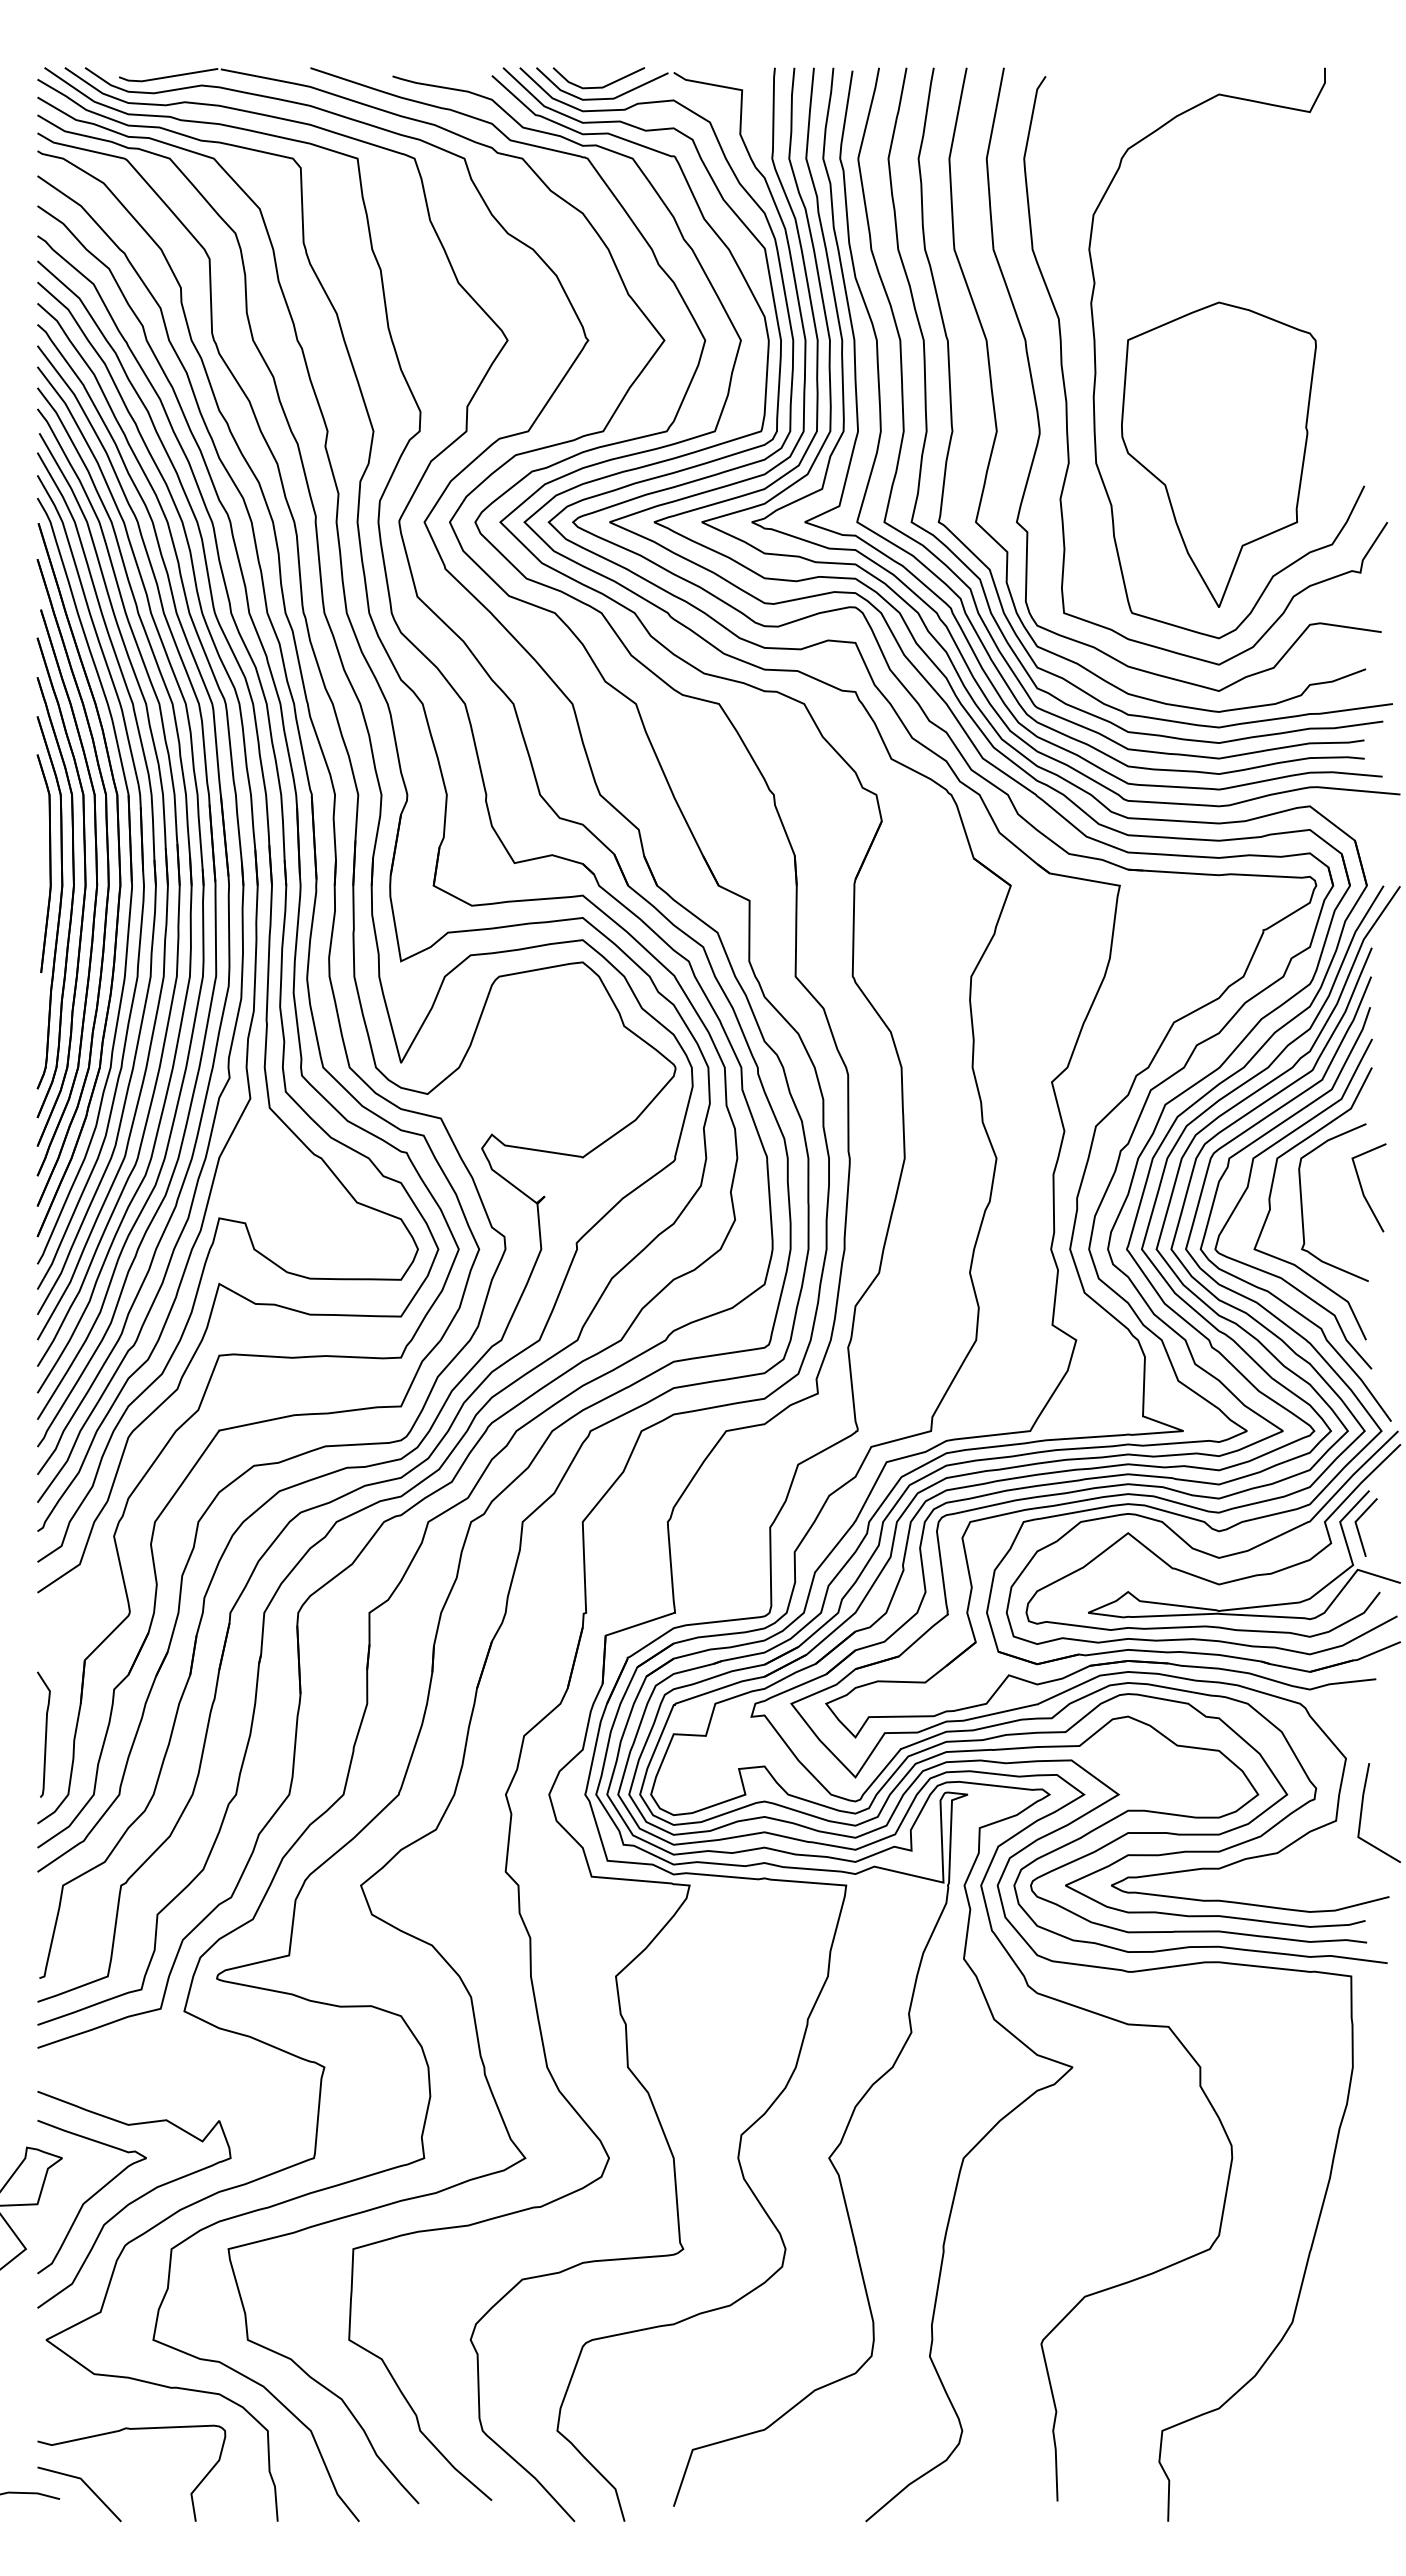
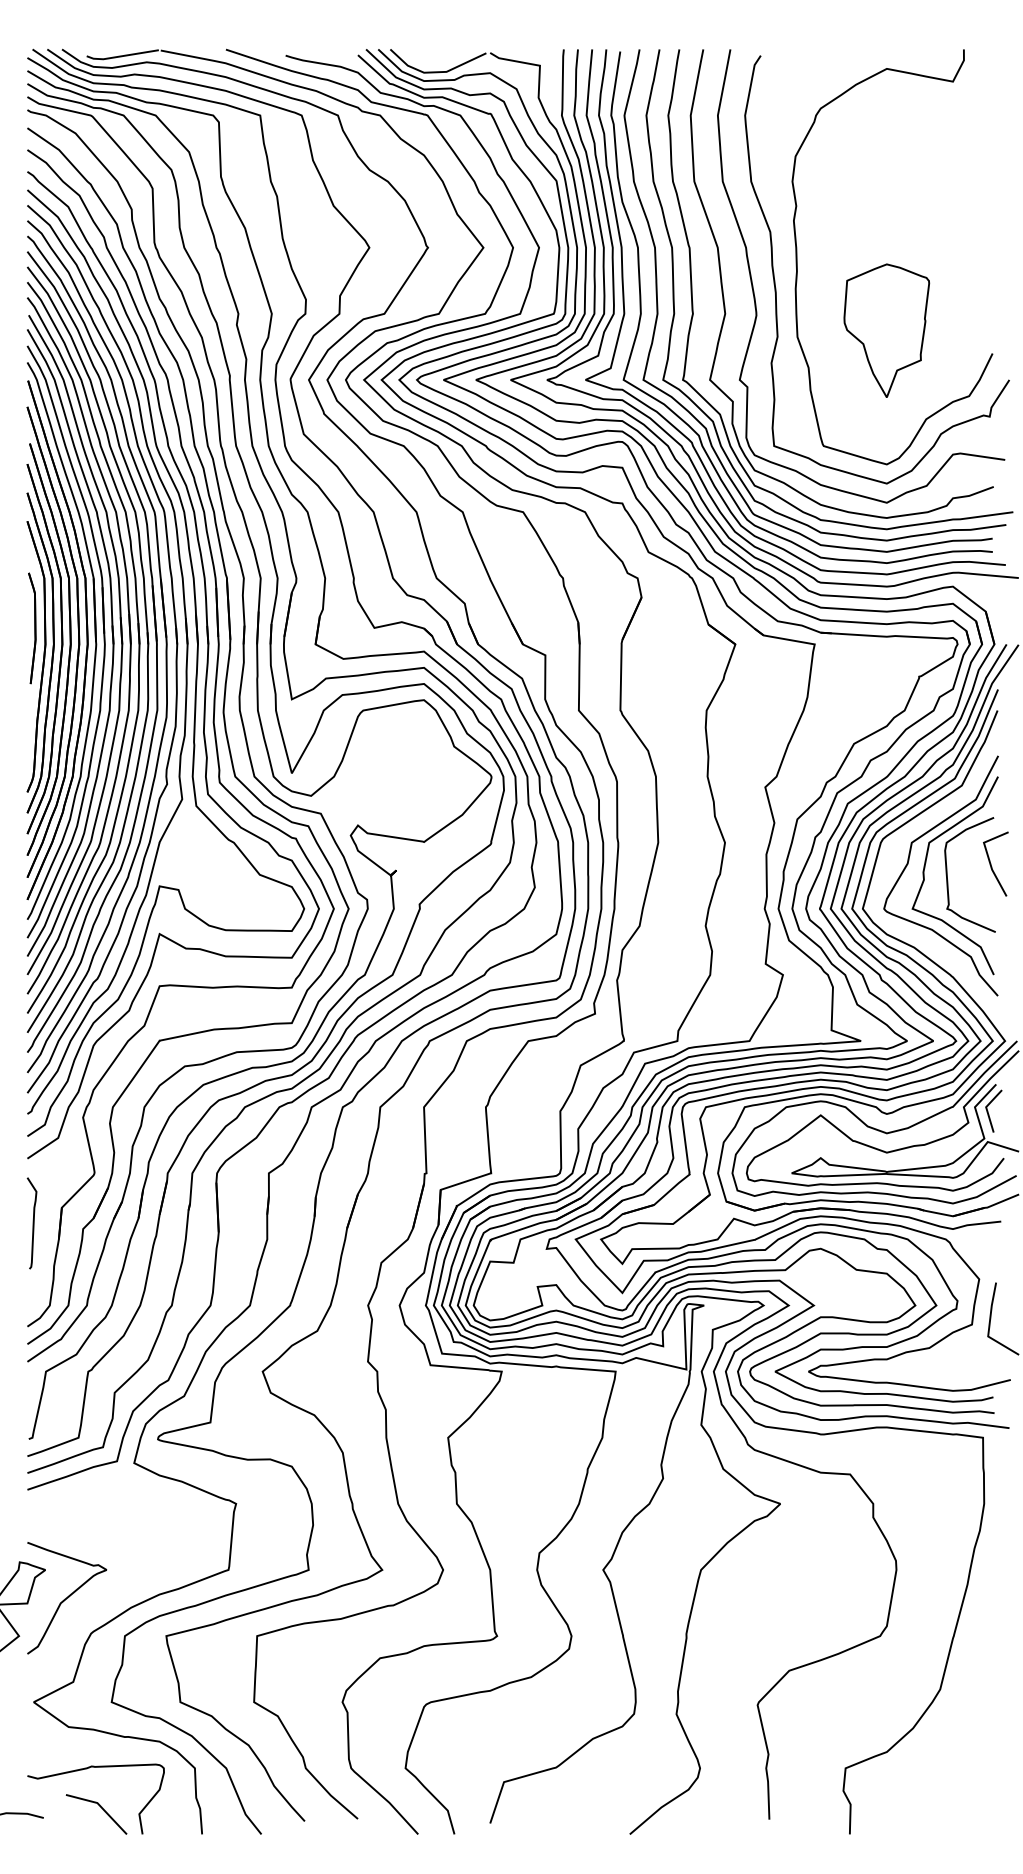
line: (598, 86) -> (435, 63), removed
part: (1218, 454) -> (886, 330), size x0.6
part: (43, 863) -> (31, 628), size x0.7
curve: (1266, 1289) -> (921, 938), removed
curve: (45, 1734) -> (33, 1223), moved
curve: (134, 2199) -> (97, 1600), removed
line: (86, 2486) -> (101, 1808), moved

